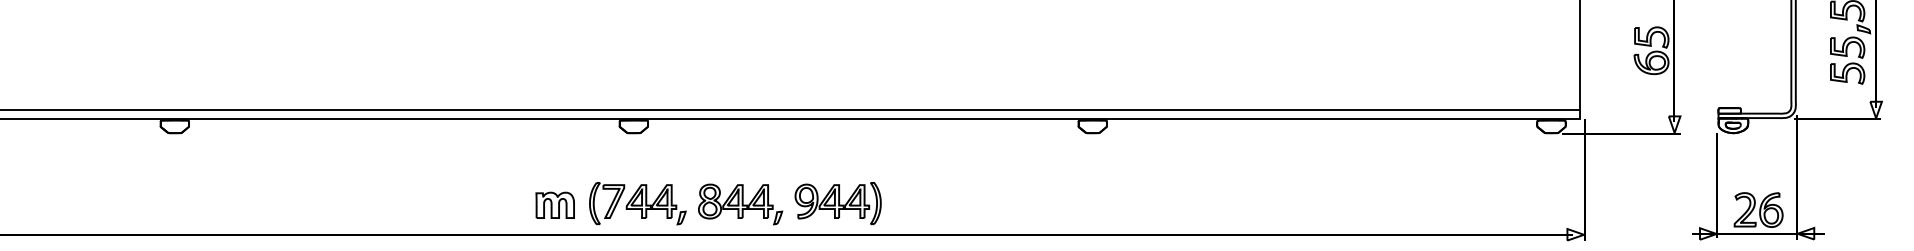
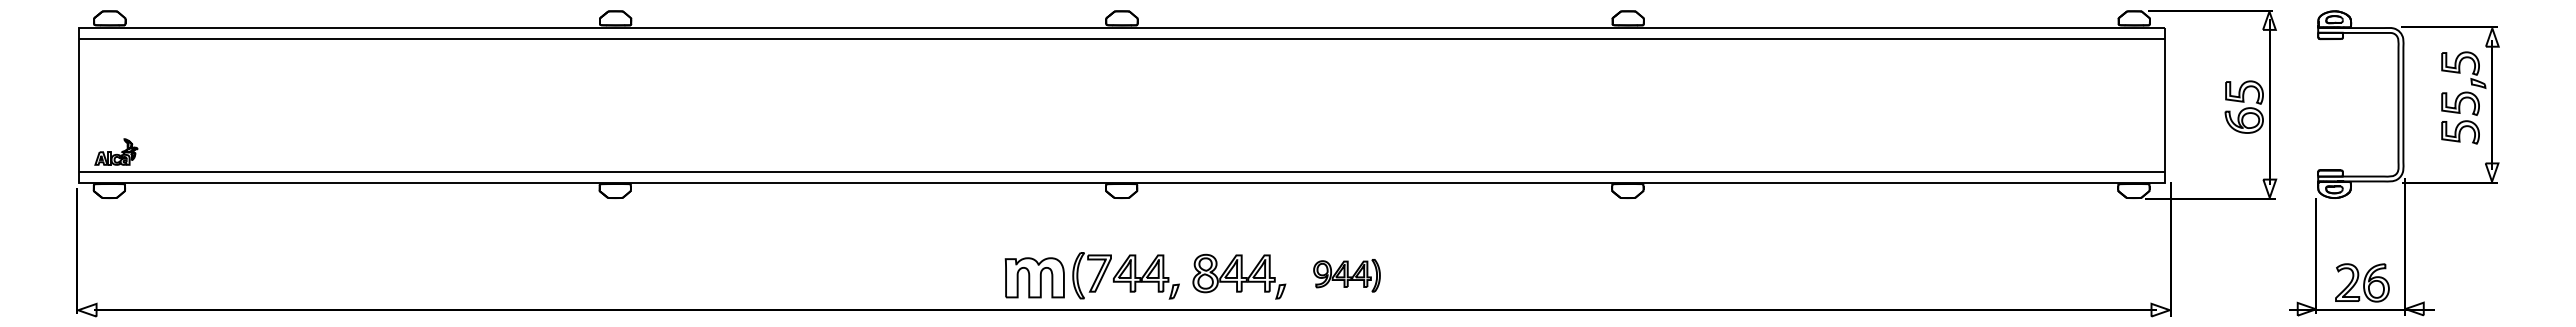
part: (837, 203) -> (1346, 275), size x0.7
part: (554, 205) -> (1034, 277), size x1.4

